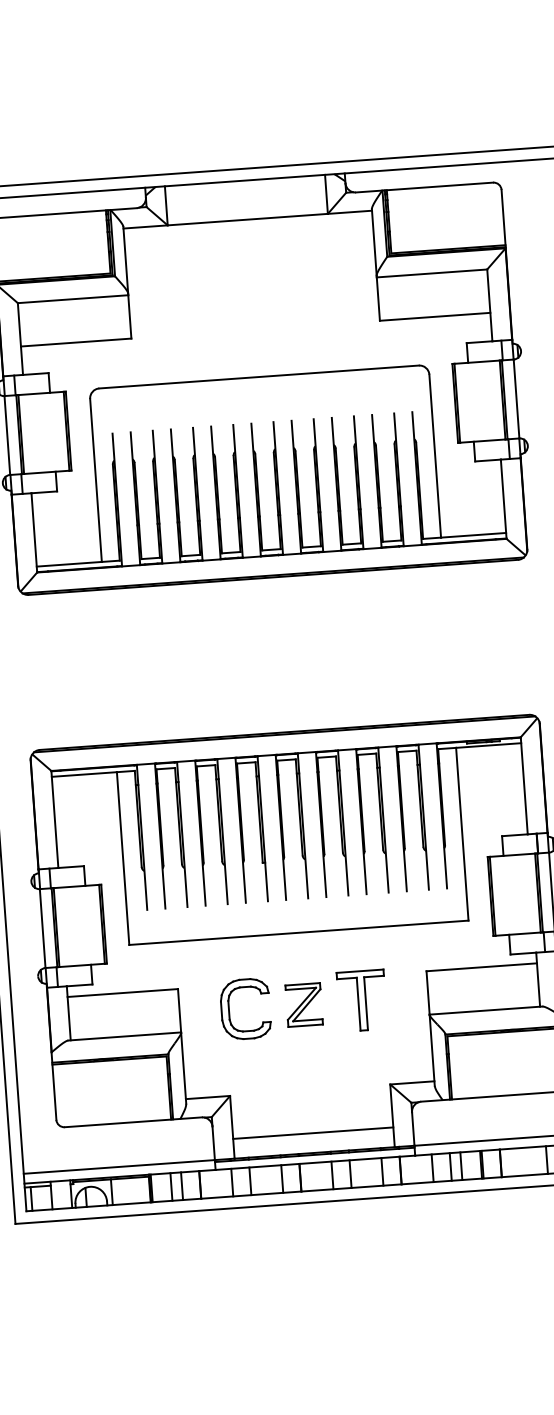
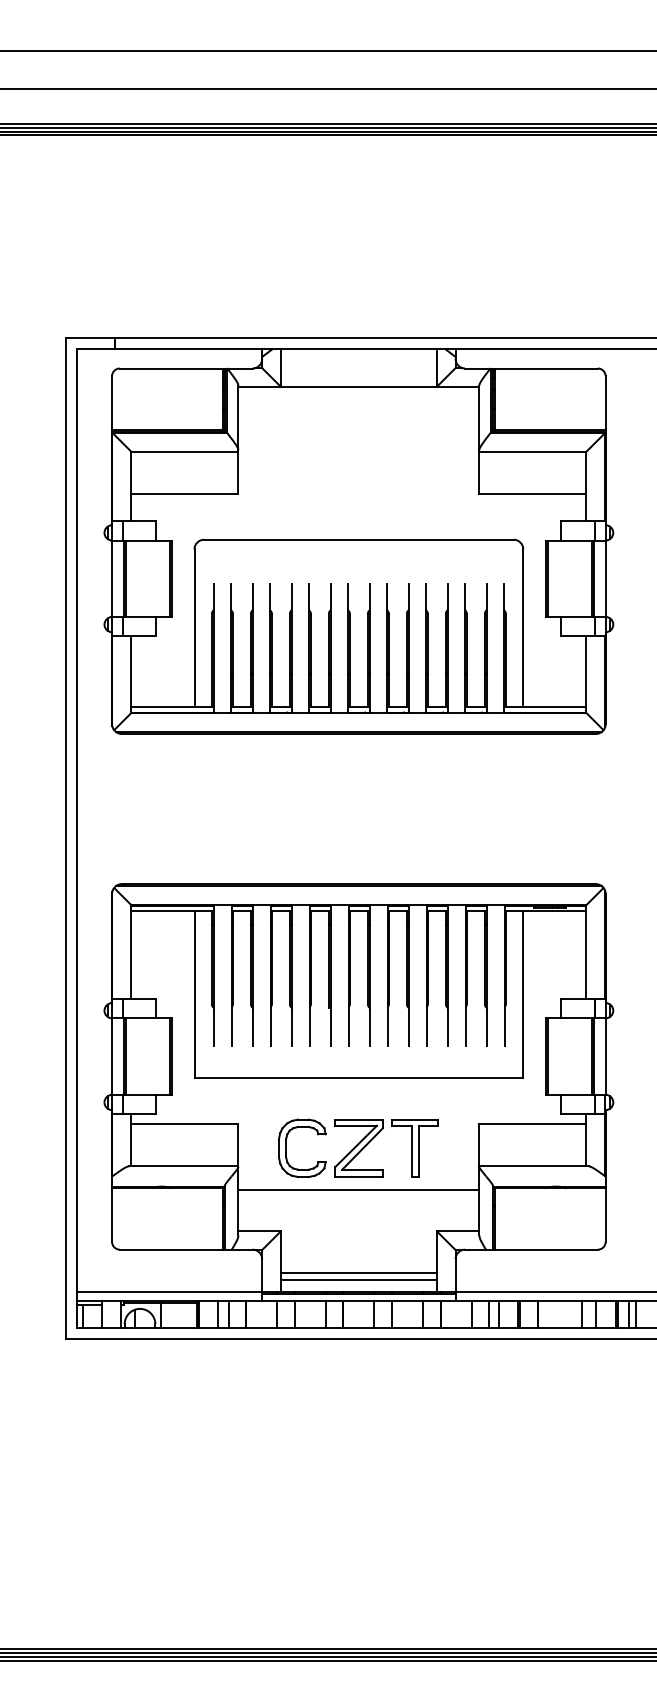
part: (303, 1005) -> (358, 1148), size x1.43
line: (306, 1048) -> (358, 1190), added
line: (313, 1141) -> (358, 1280), added

